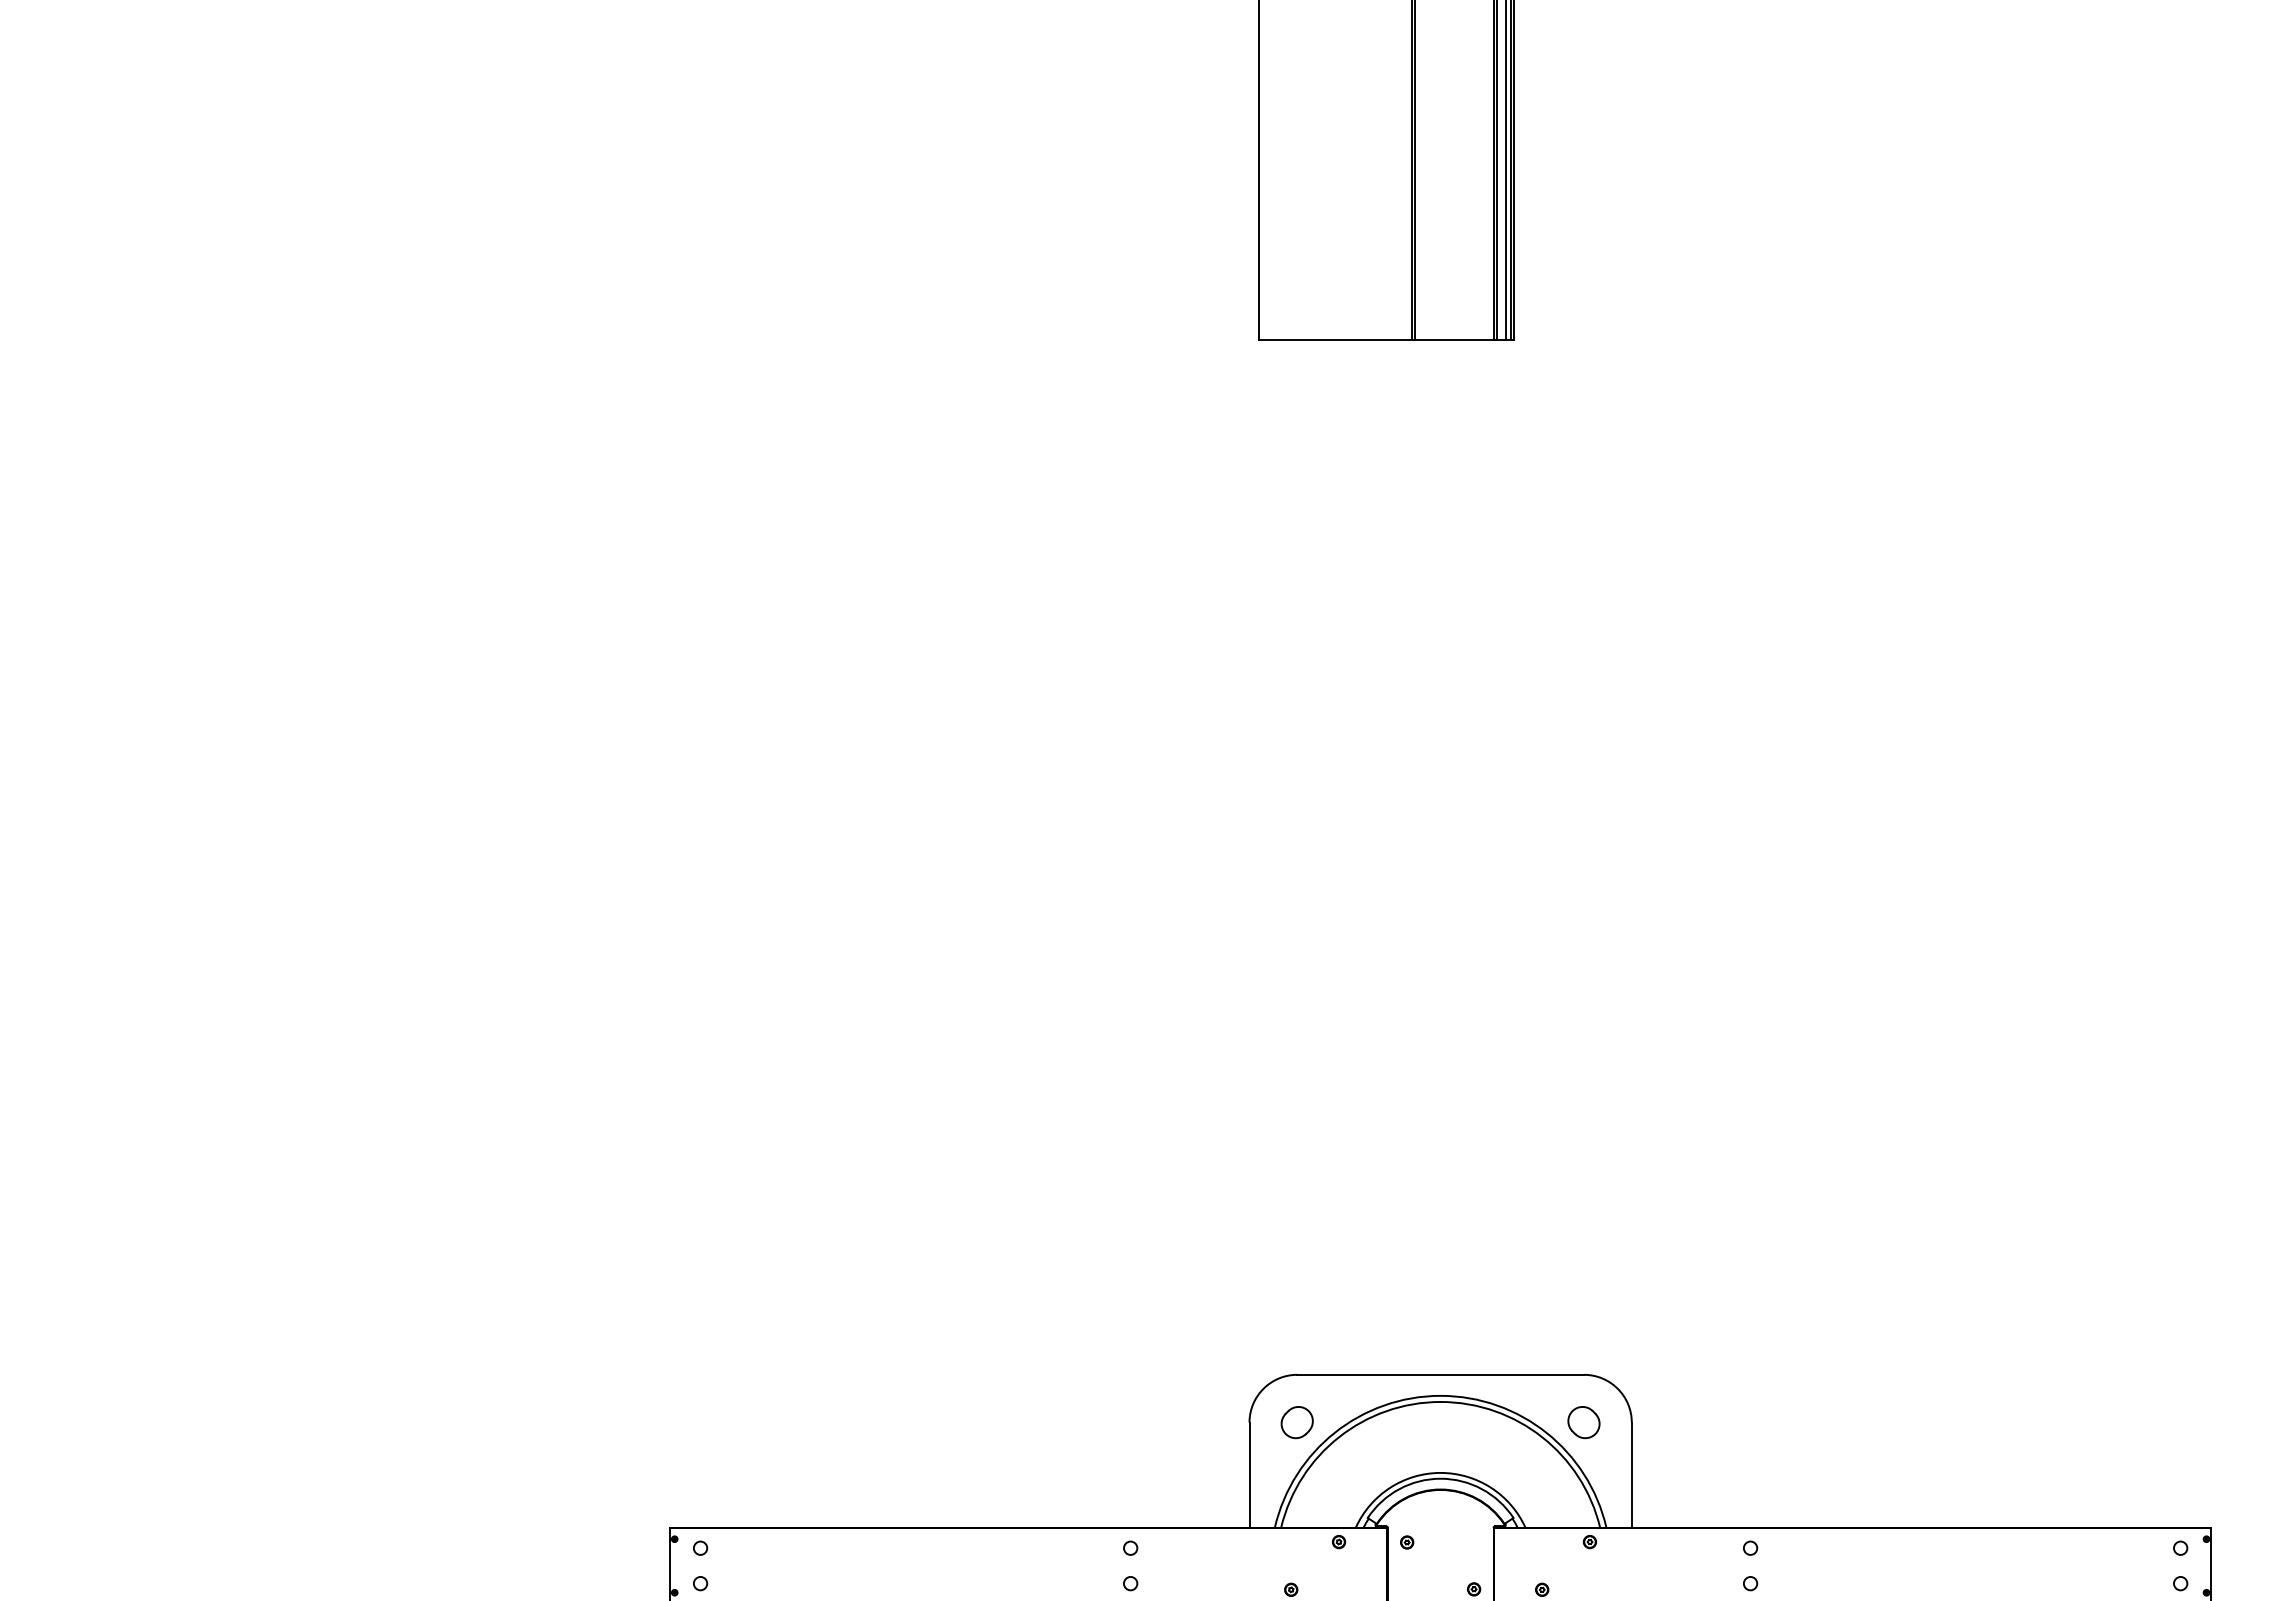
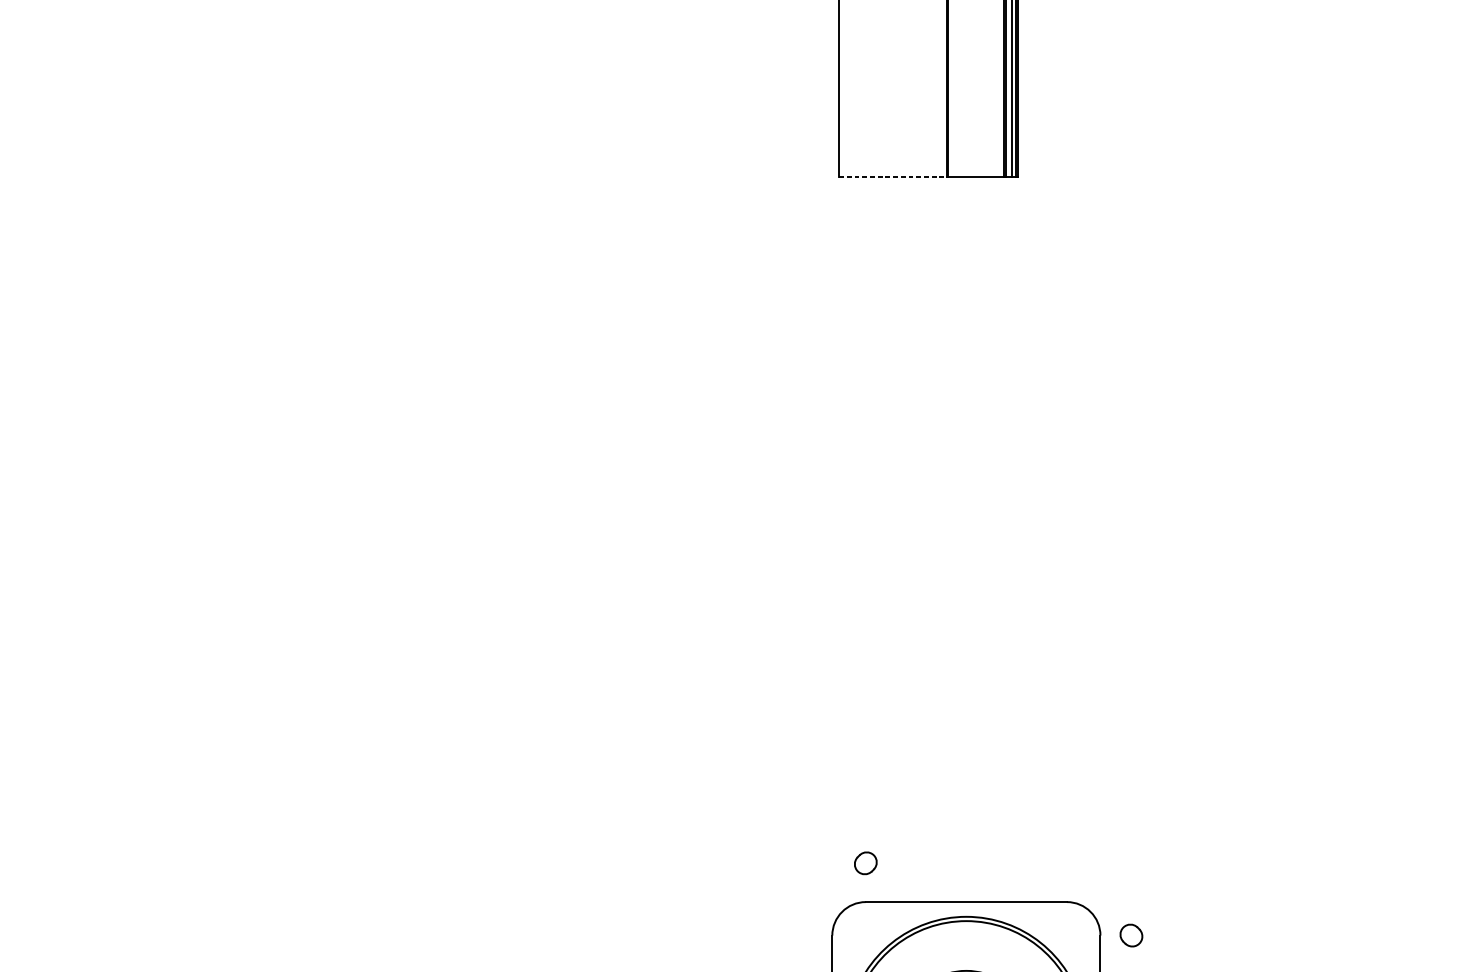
line: (1335, 340) -> (892, 176), solid -> dashed
part: (1296, 1422) -> (865, 863), moved
part: (1583, 1422) -> (1131, 935), moved

